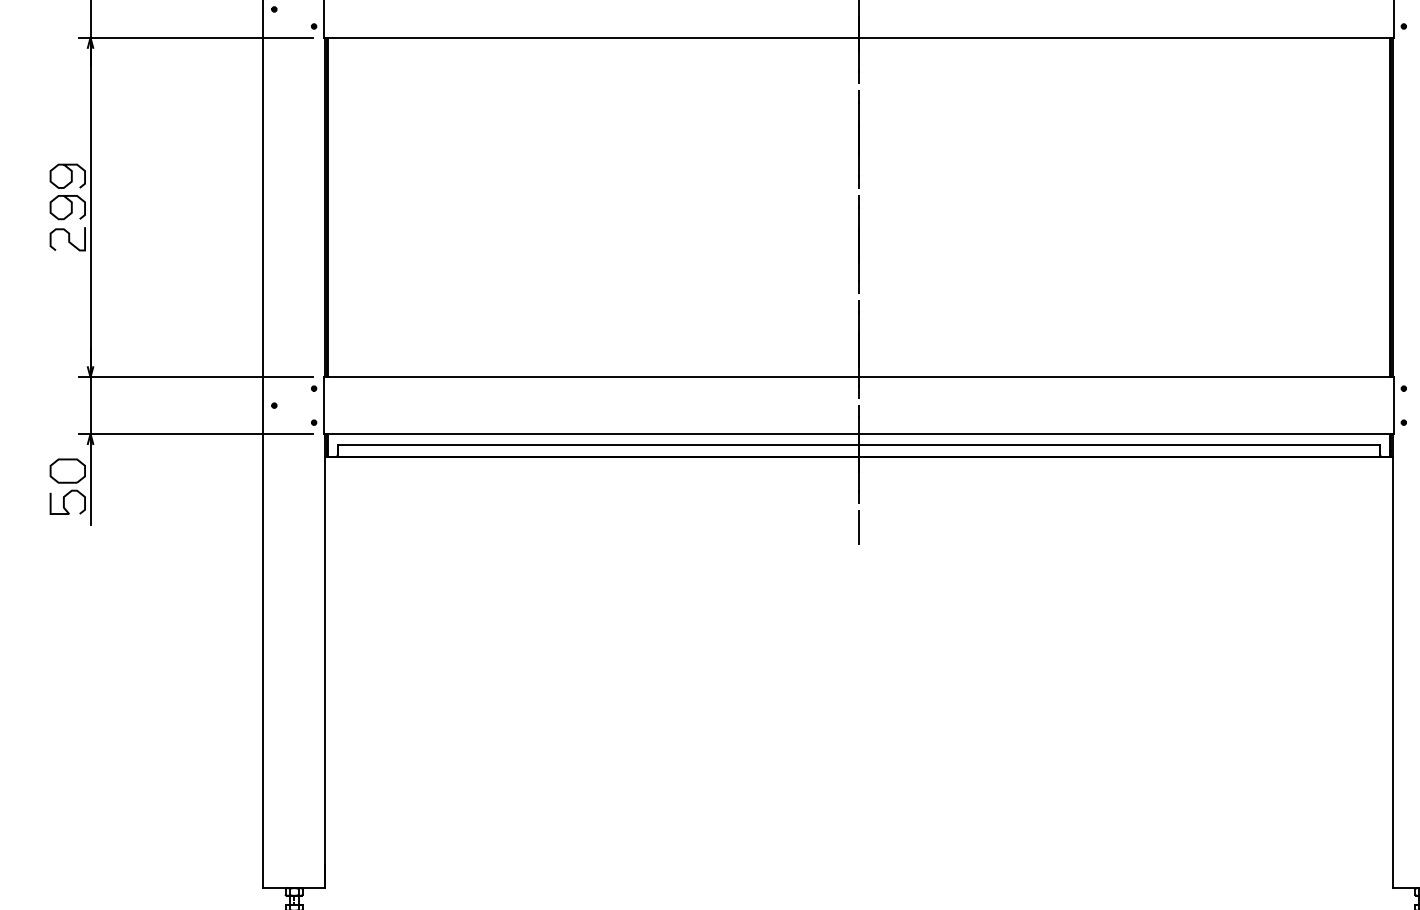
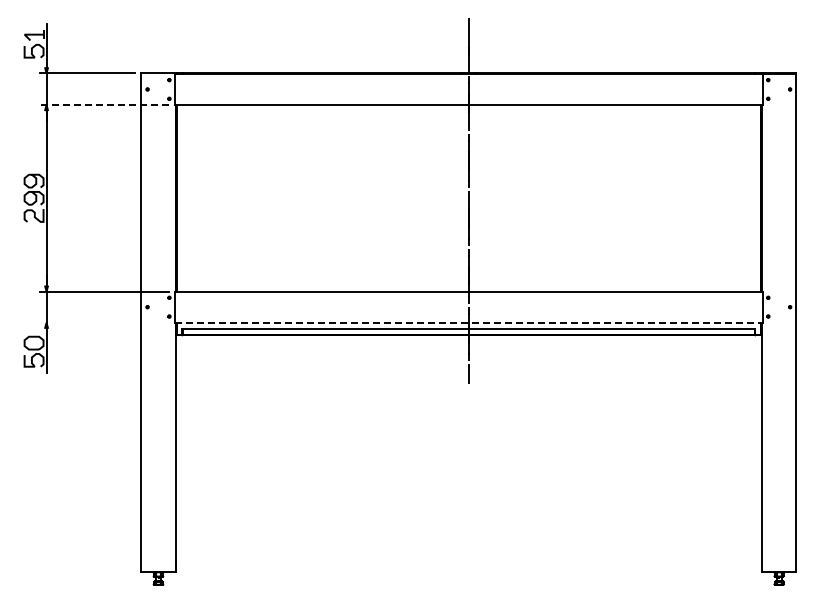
line: (195, 38) -> (104, 105), solid -> dashed
line: (195, 433) -> (104, 322), removed
line: (858, 433) -> (468, 322), solid -> dashed

